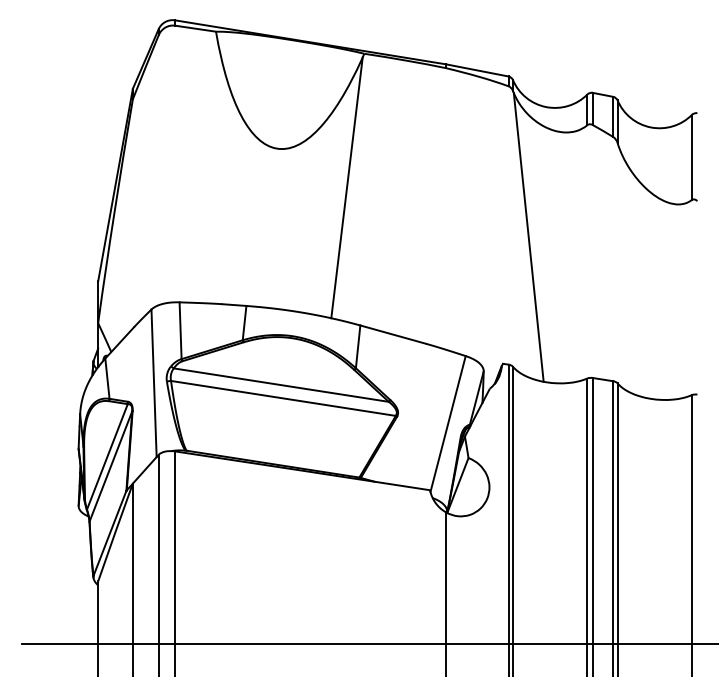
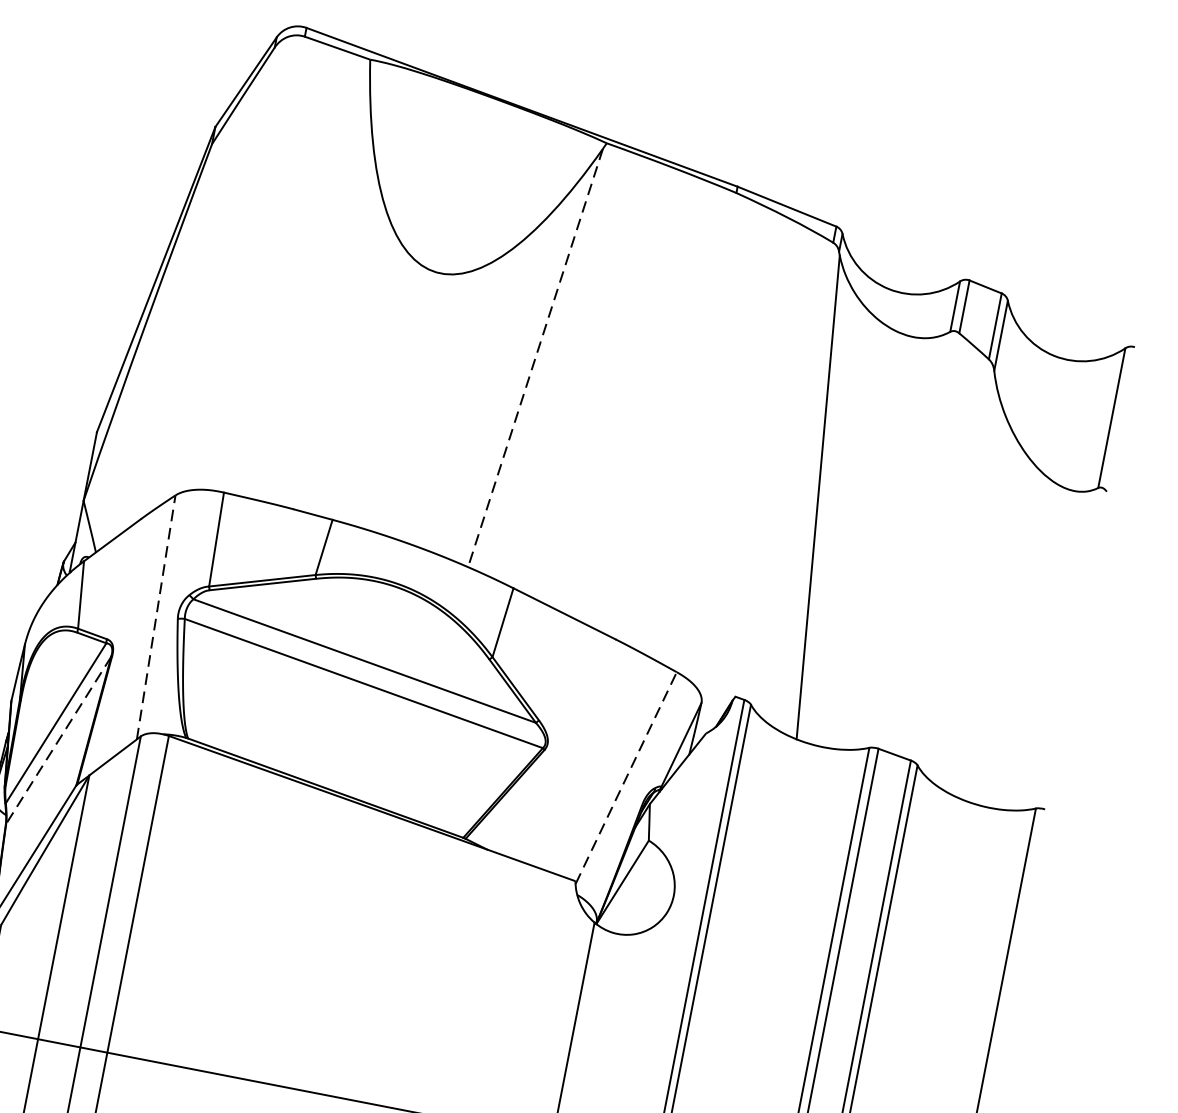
line: (346, 188) -> (534, 358), solid -> dashed
line: (154, 383) -> (156, 617), solid -> dashed
line: (448, 423) -> (626, 777), solid -> dashed
line: (110, 466) -> (58, 740), solid -> dashed

